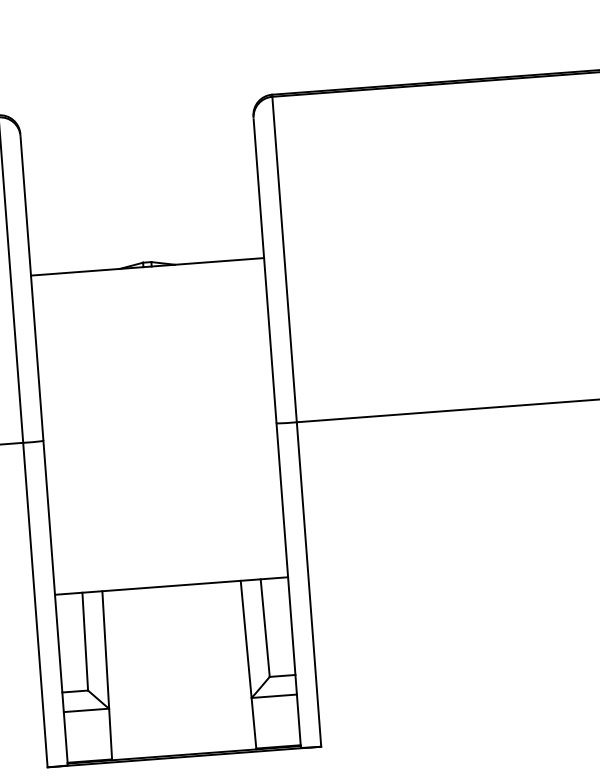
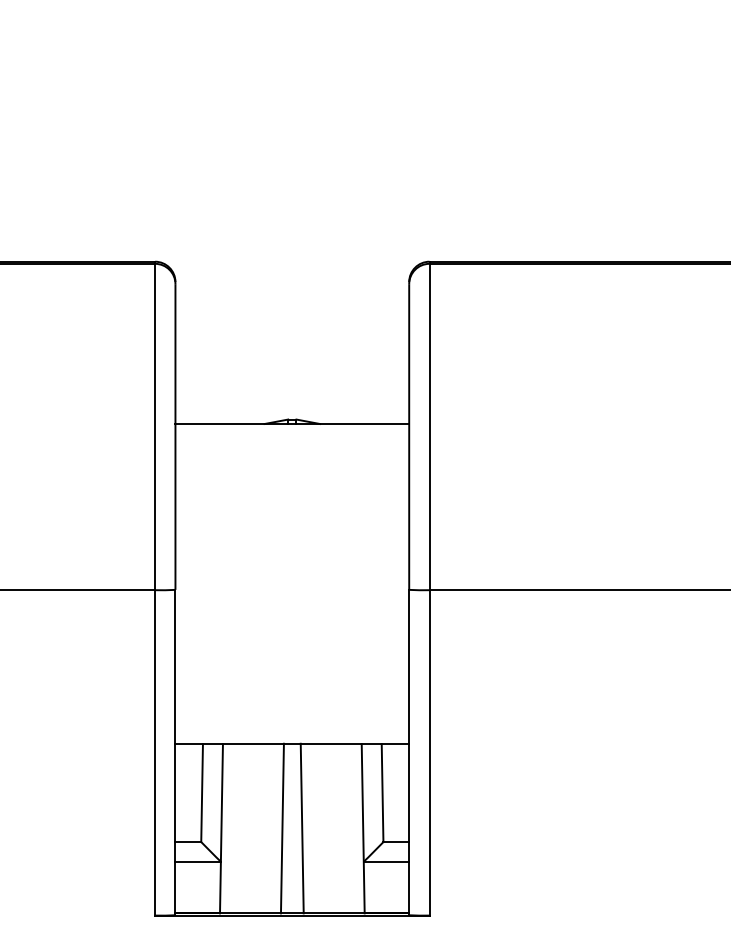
line: (187, 669) -> (301, 828), added
line: (167, 670) -> (281, 828), added

